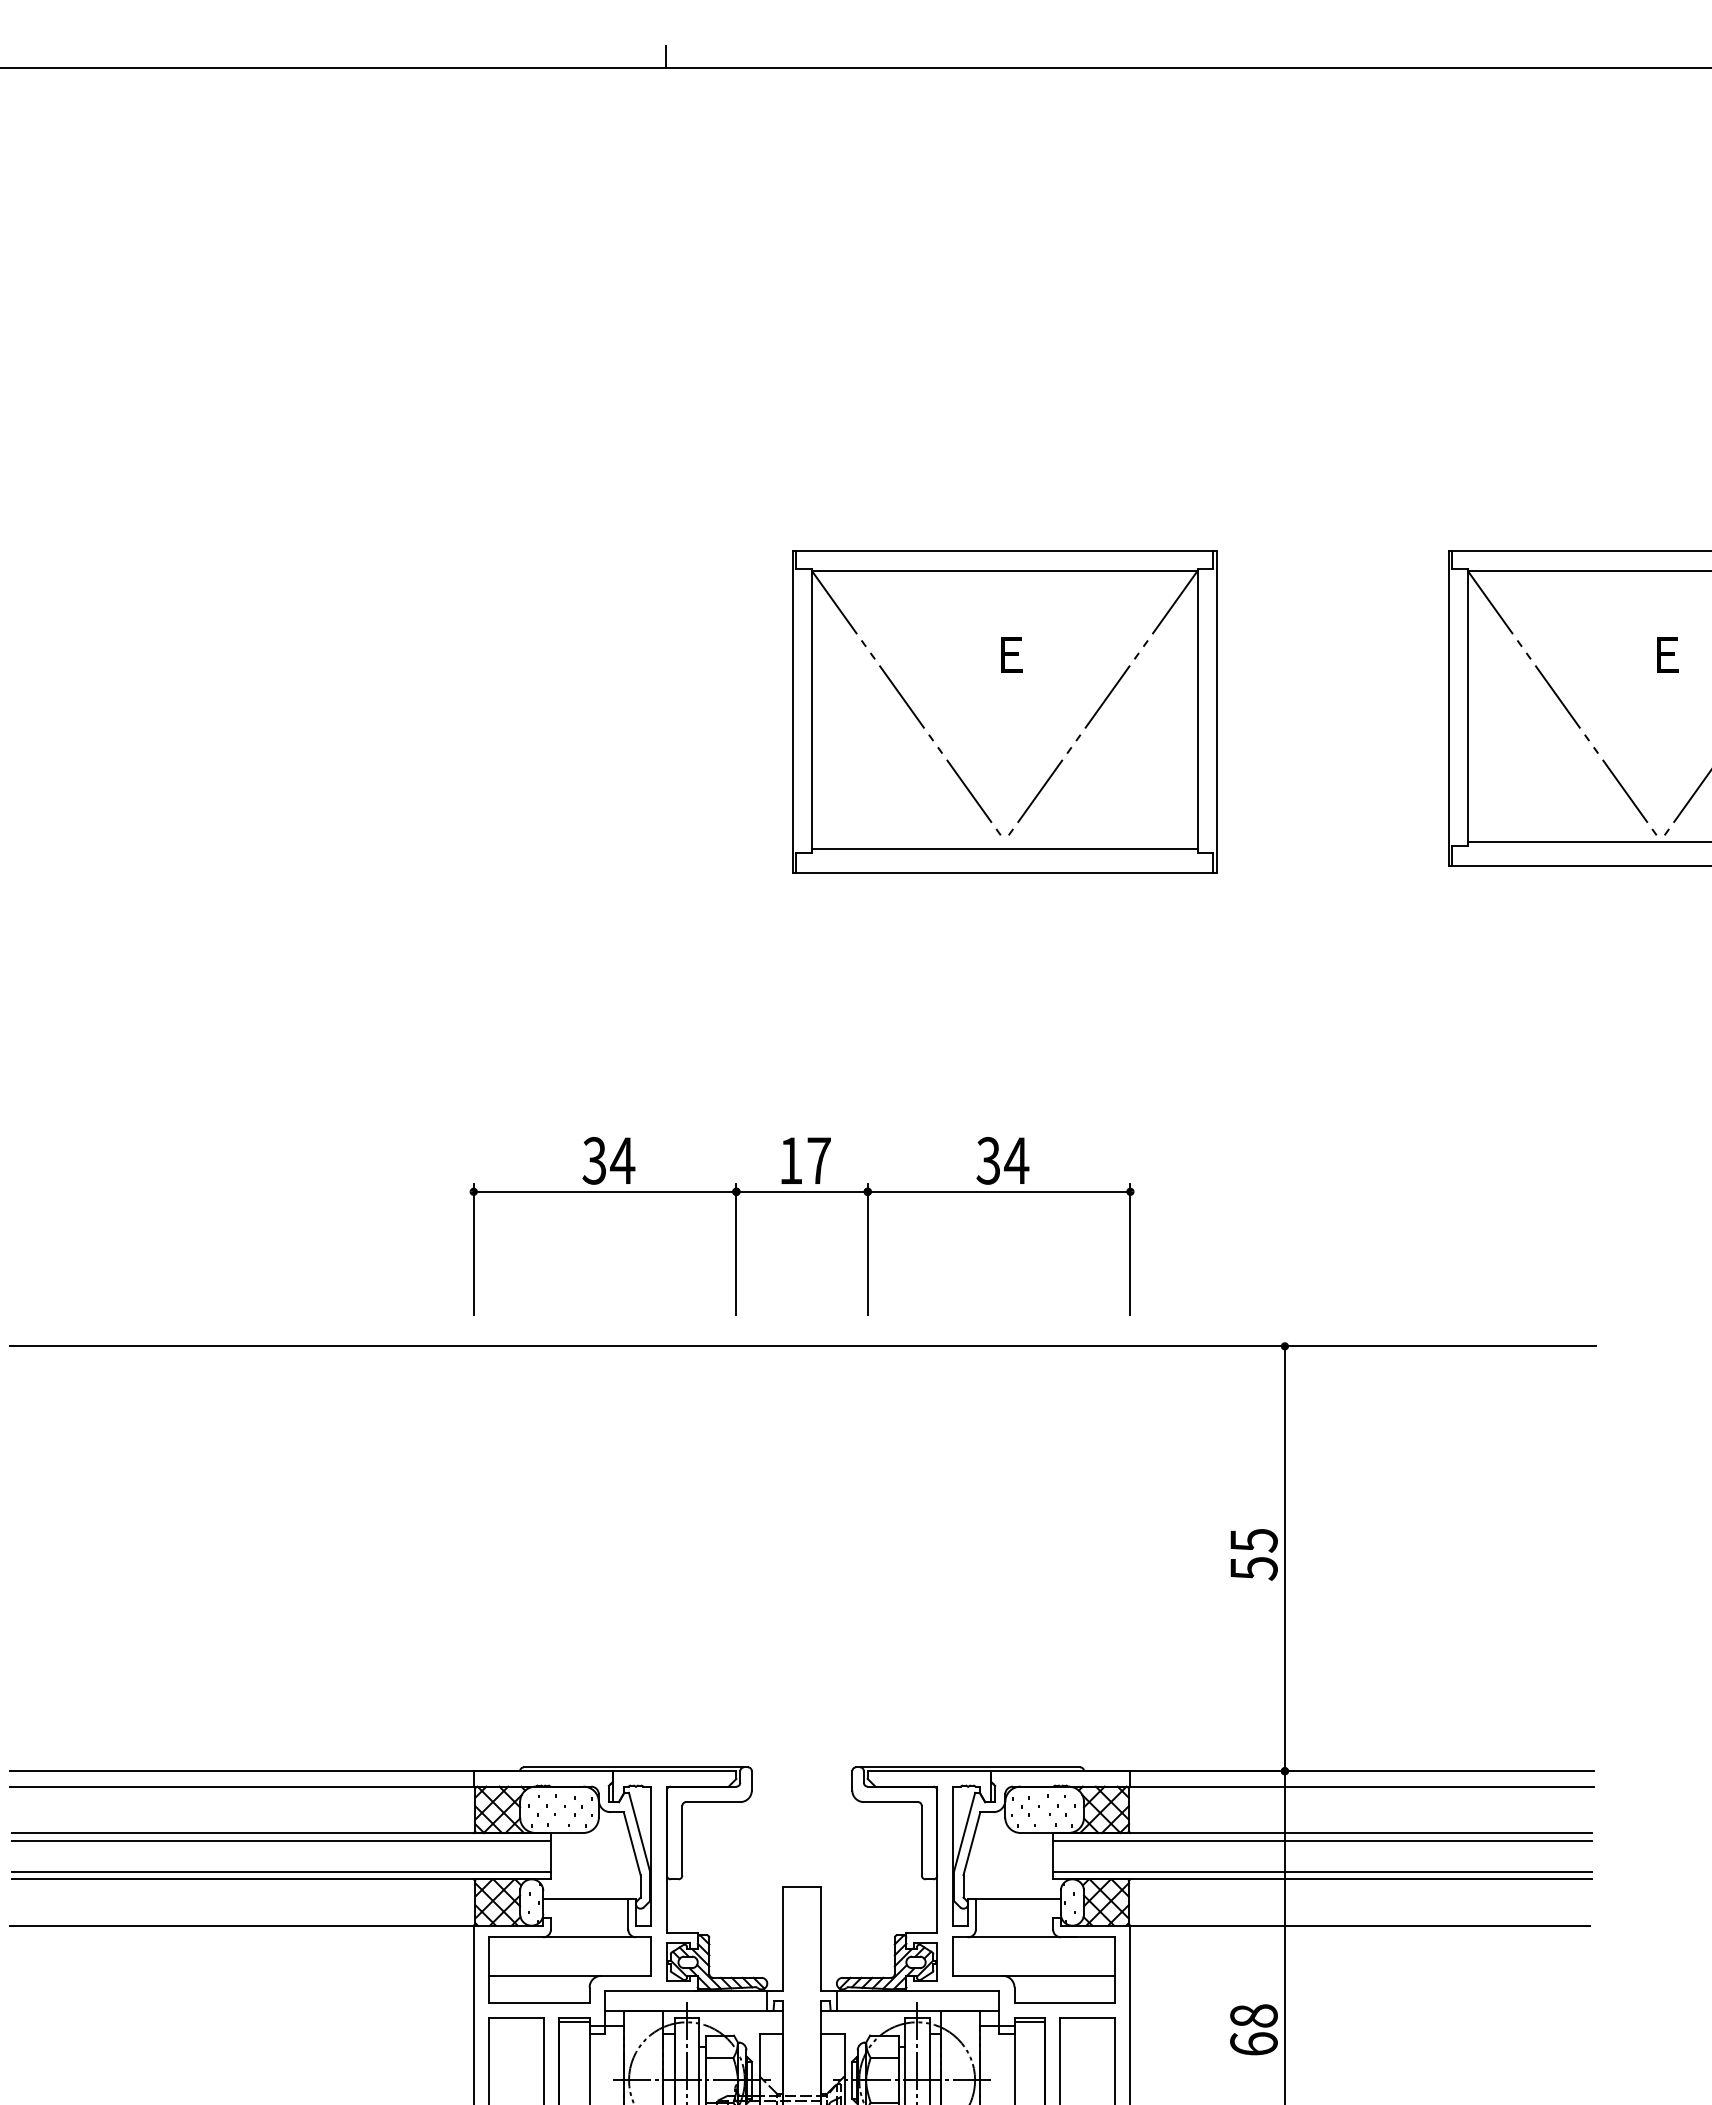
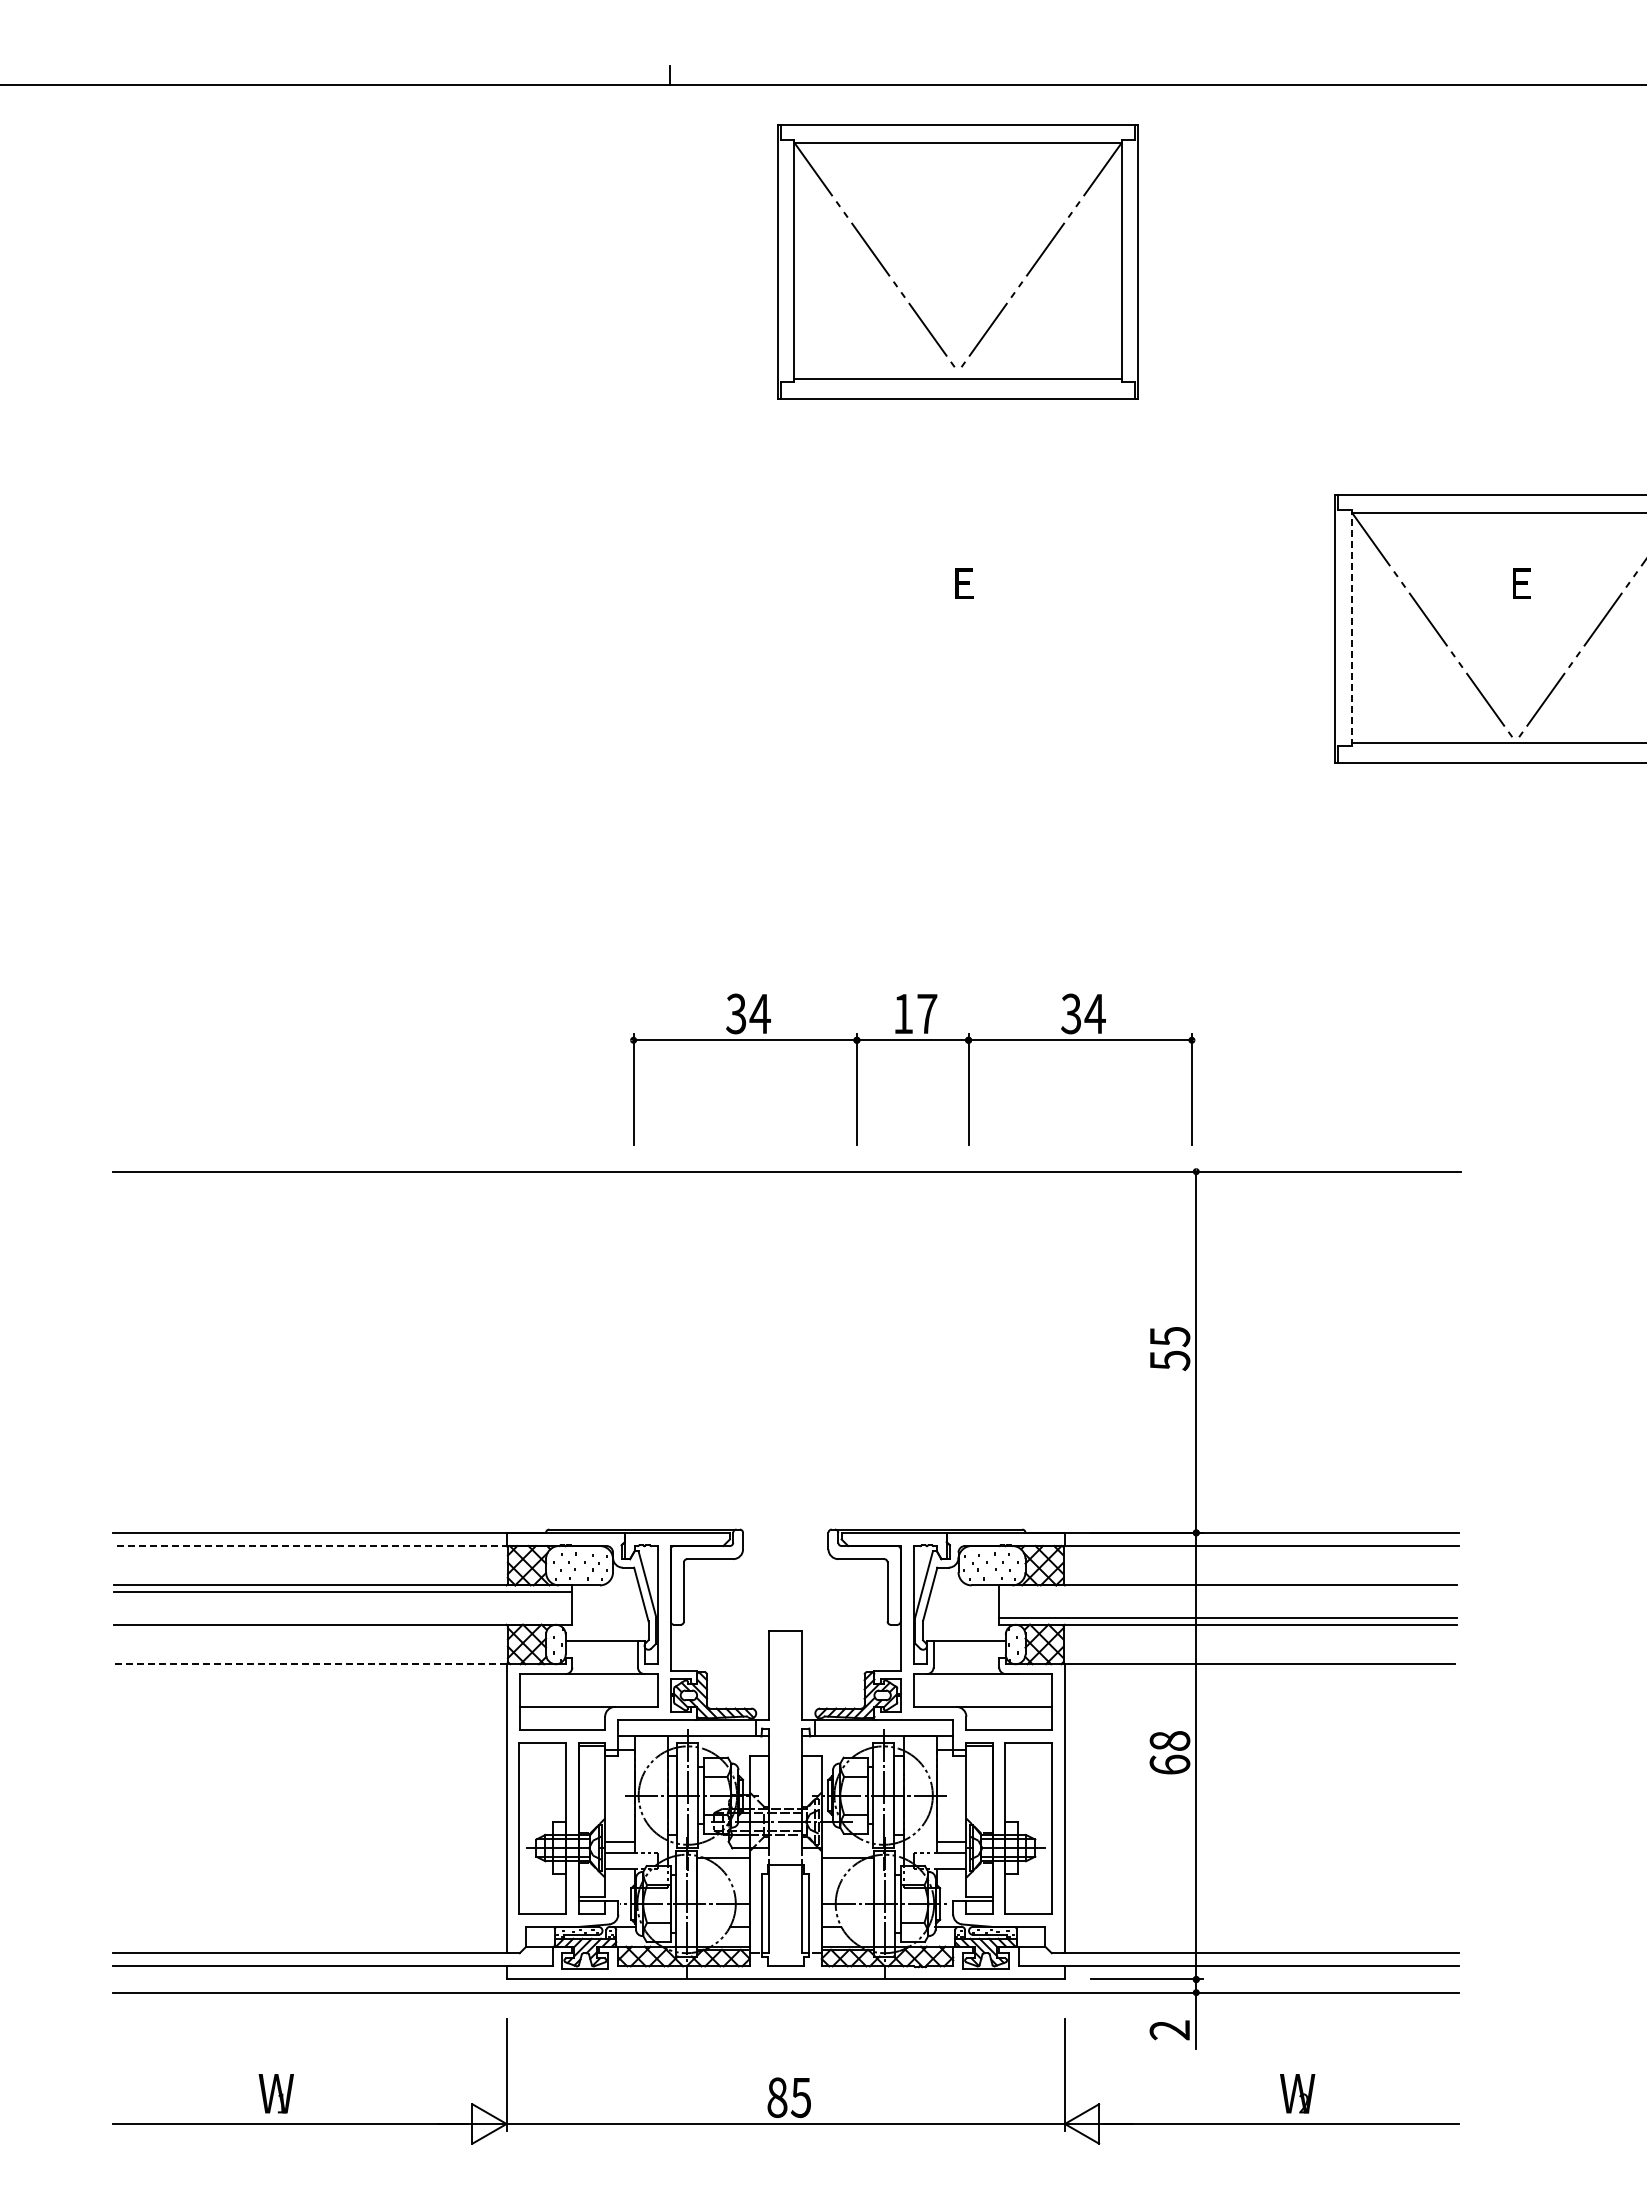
line: (1467, 707) -> (1351, 628), solid -> dashed
part: (1004, 711) -> (957, 261), moved
part: (801, 1192) -> (912, 1040), moved
line: (243, 1787) -> (310, 1546), solid -> dashed
line: (1322, 1840) -> (1228, 1591), removed
line: (281, 1871) -> (343, 1618), removed
line: (241, 1926) -> (309, 1664), solid -> dashed

